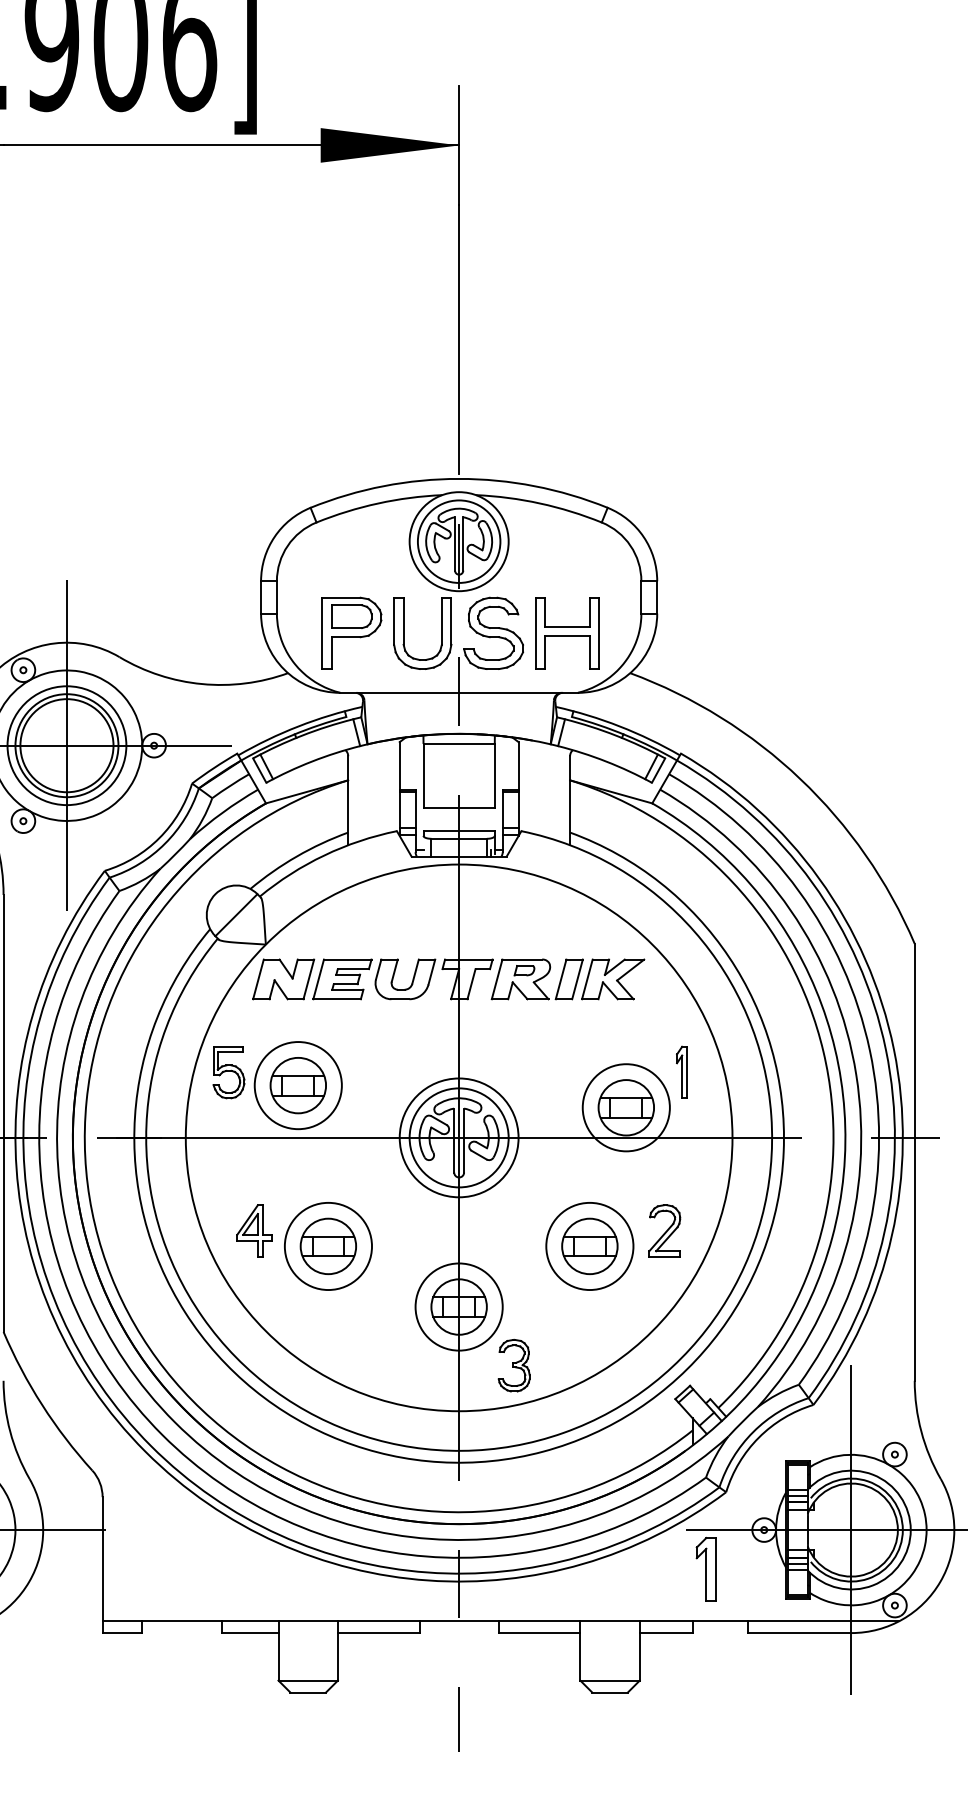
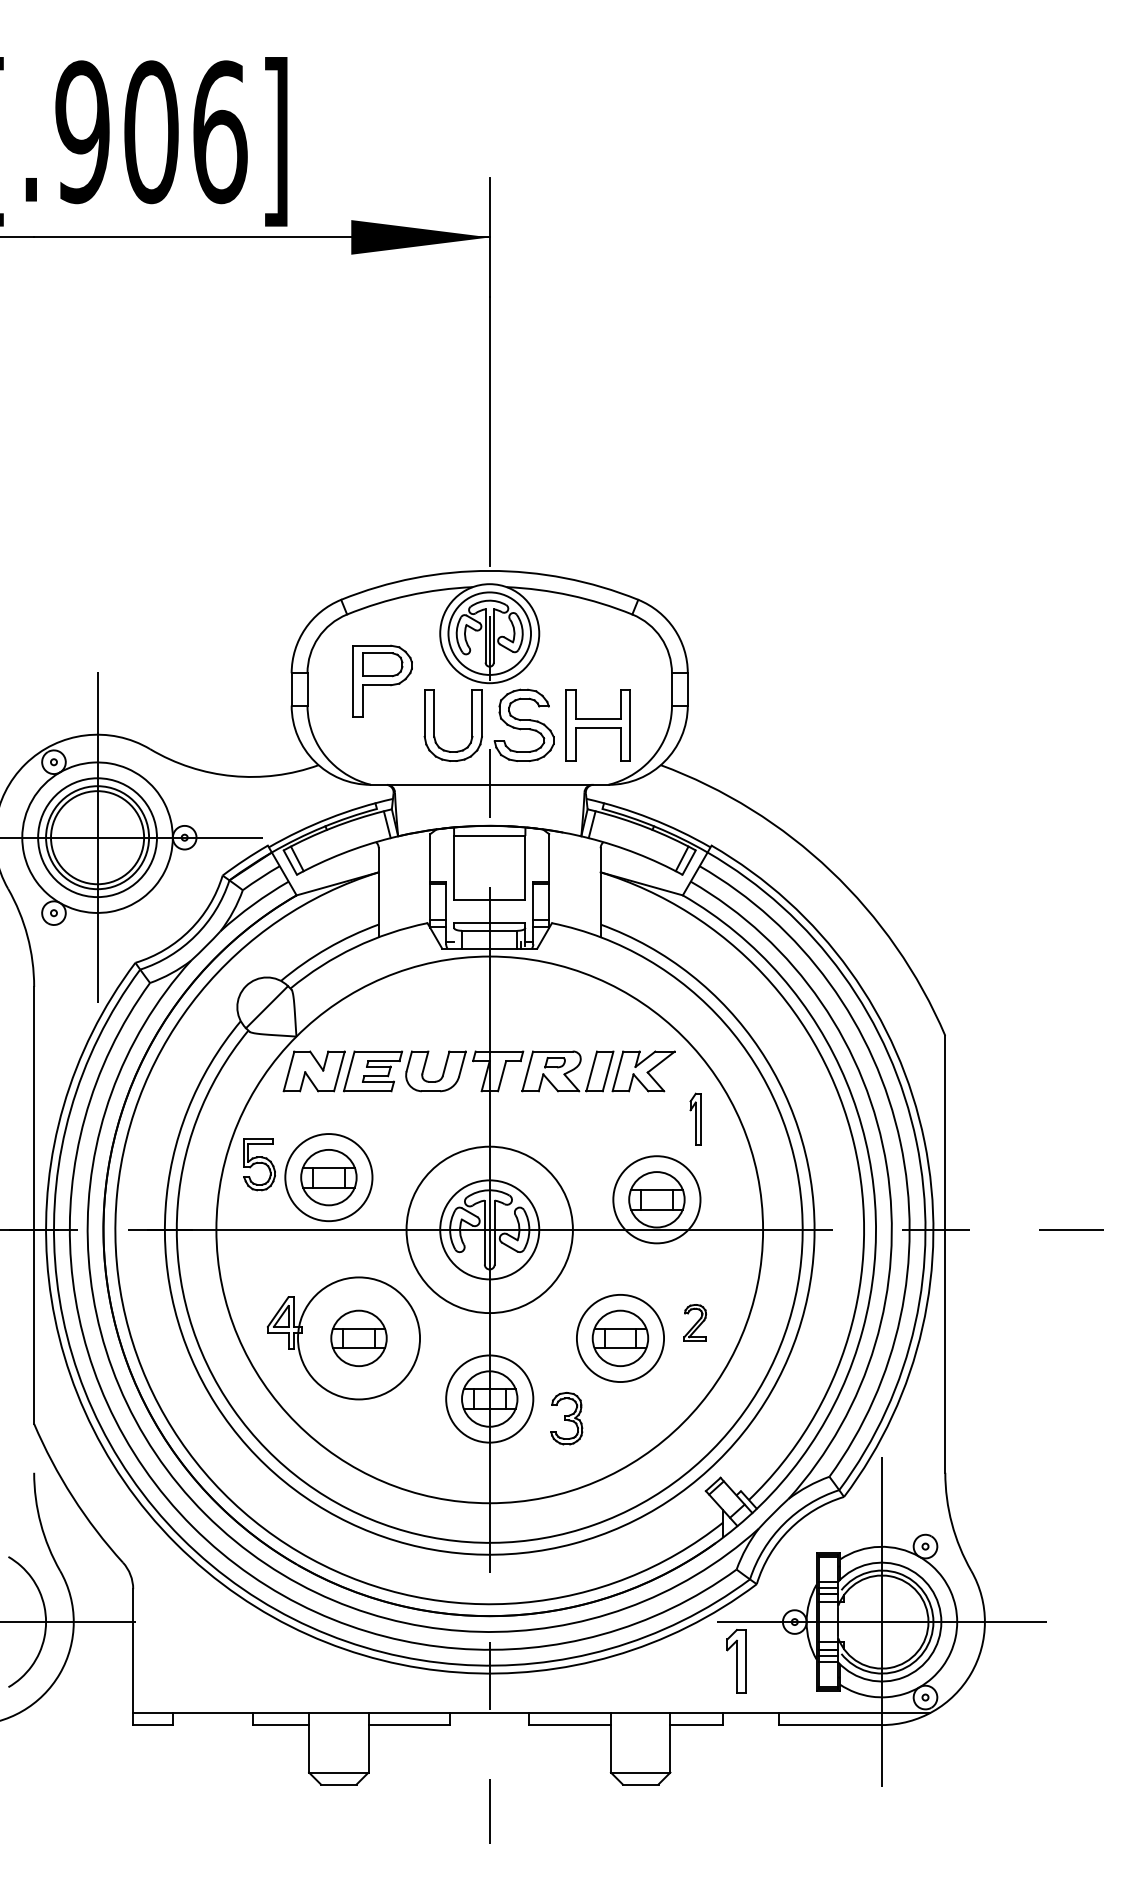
part: (351, 632) -> (382, 680), moved
part: (681, 1071) -> (695, 1118), moved
circle: (458, 1137) -> (489, 1229), size x1.4
part: (663, 1230) -> (694, 1322), size x0.7
circle: (327, 1246) -> (358, 1338), size x1.4
part: (513, 1365) -> (566, 1418), moved

